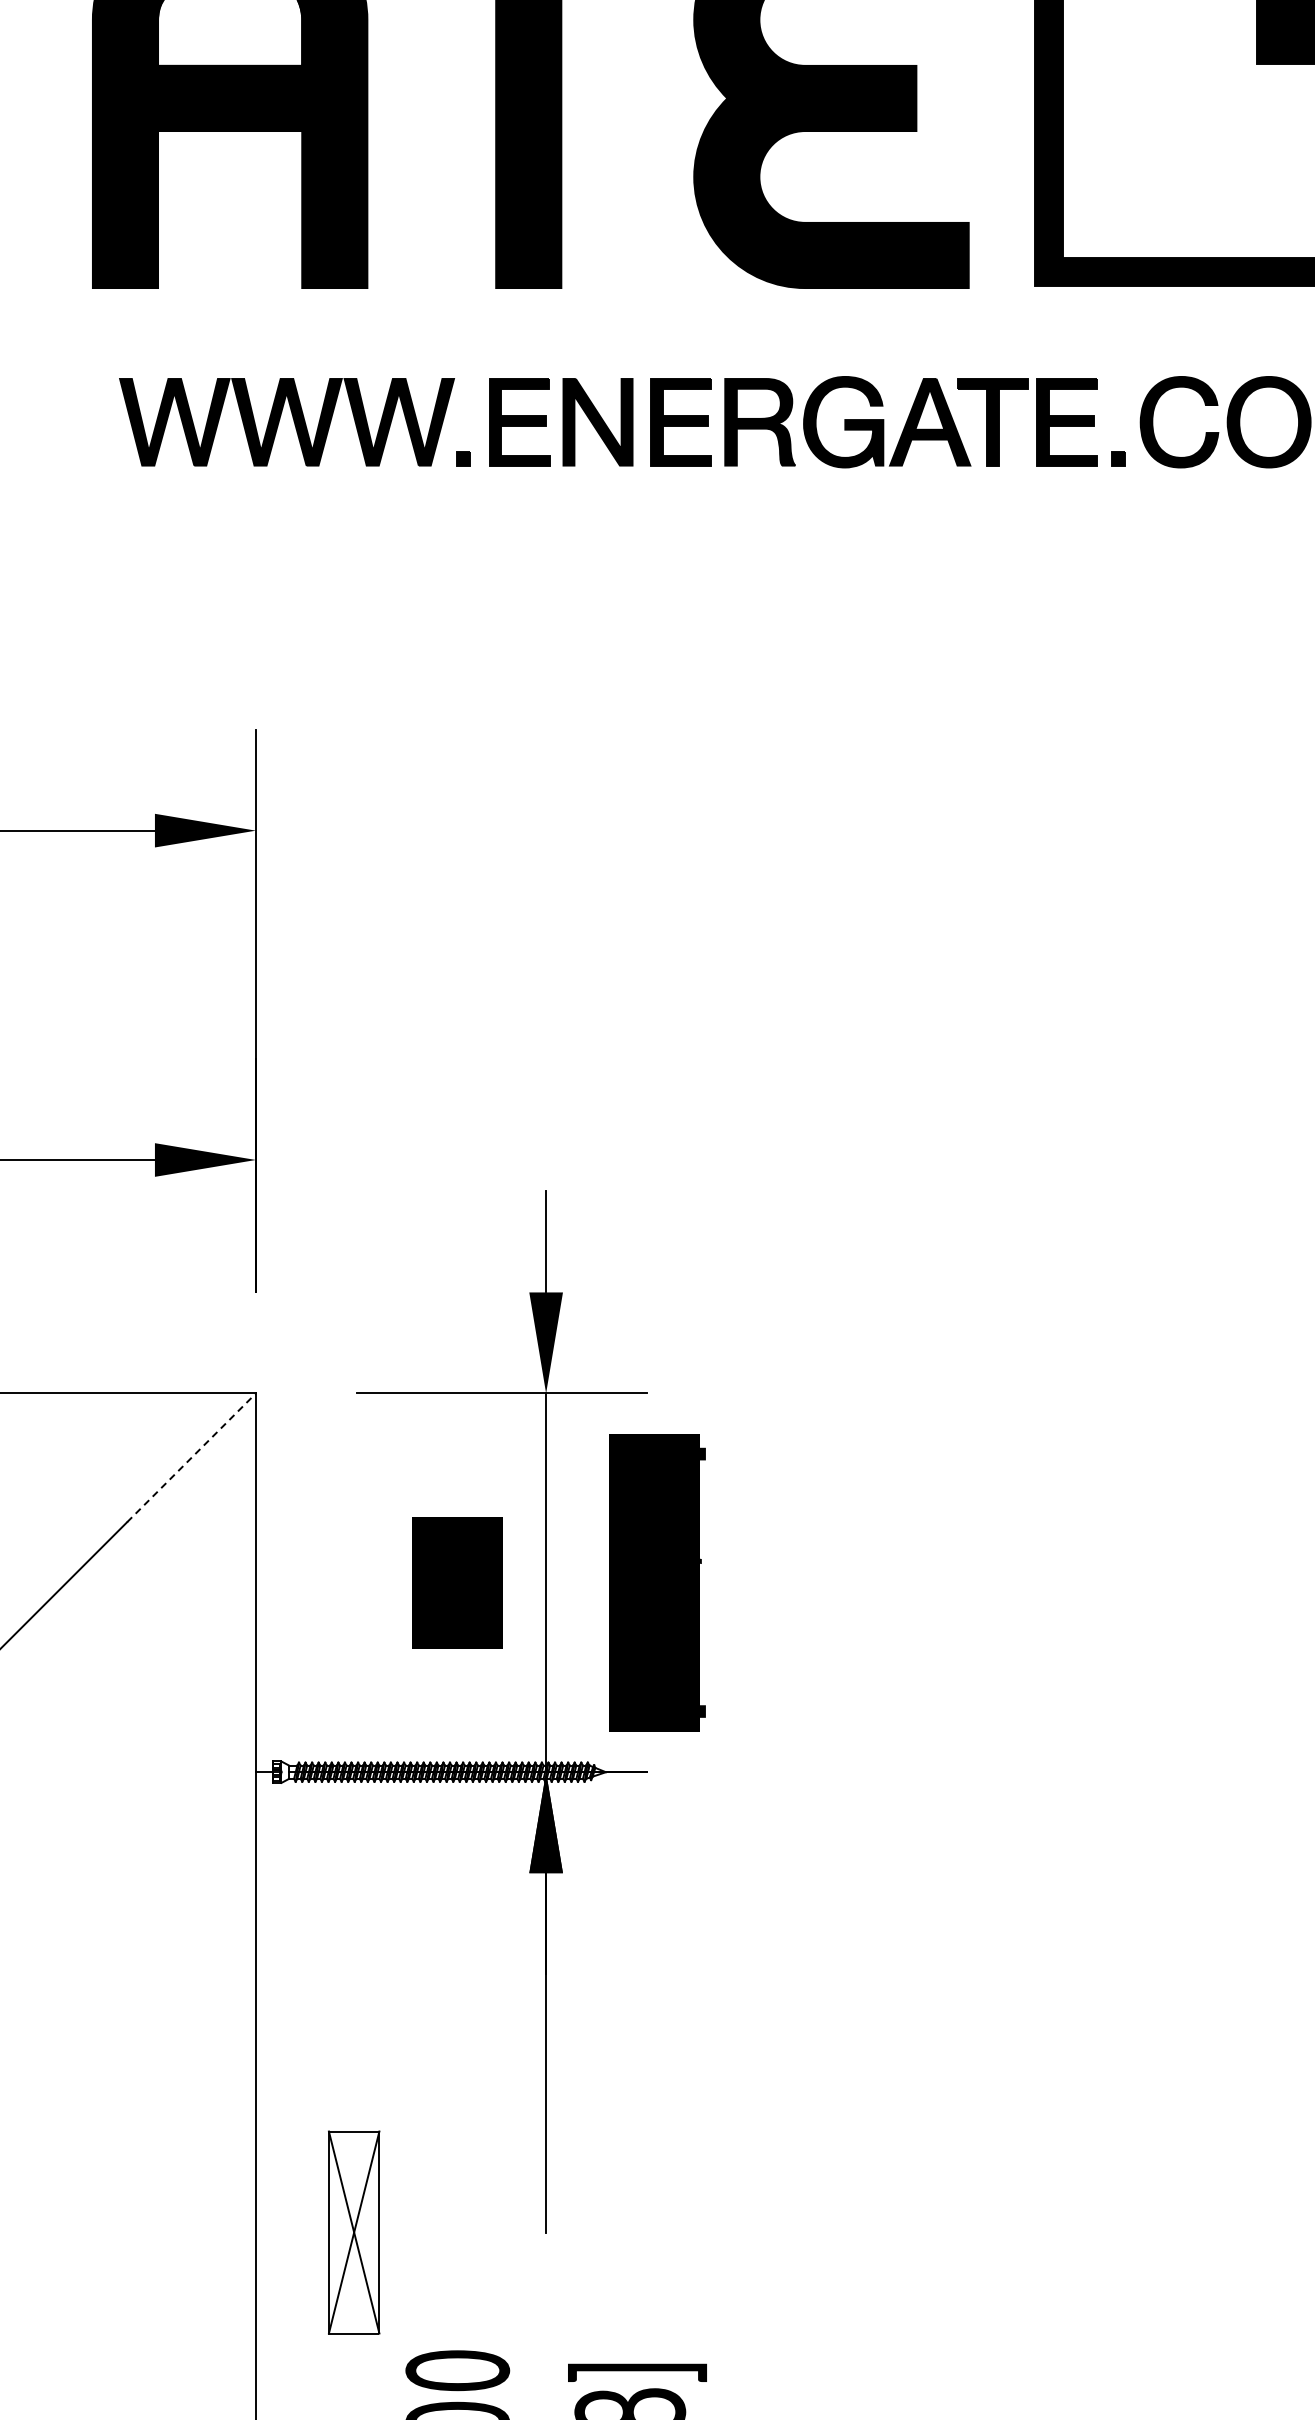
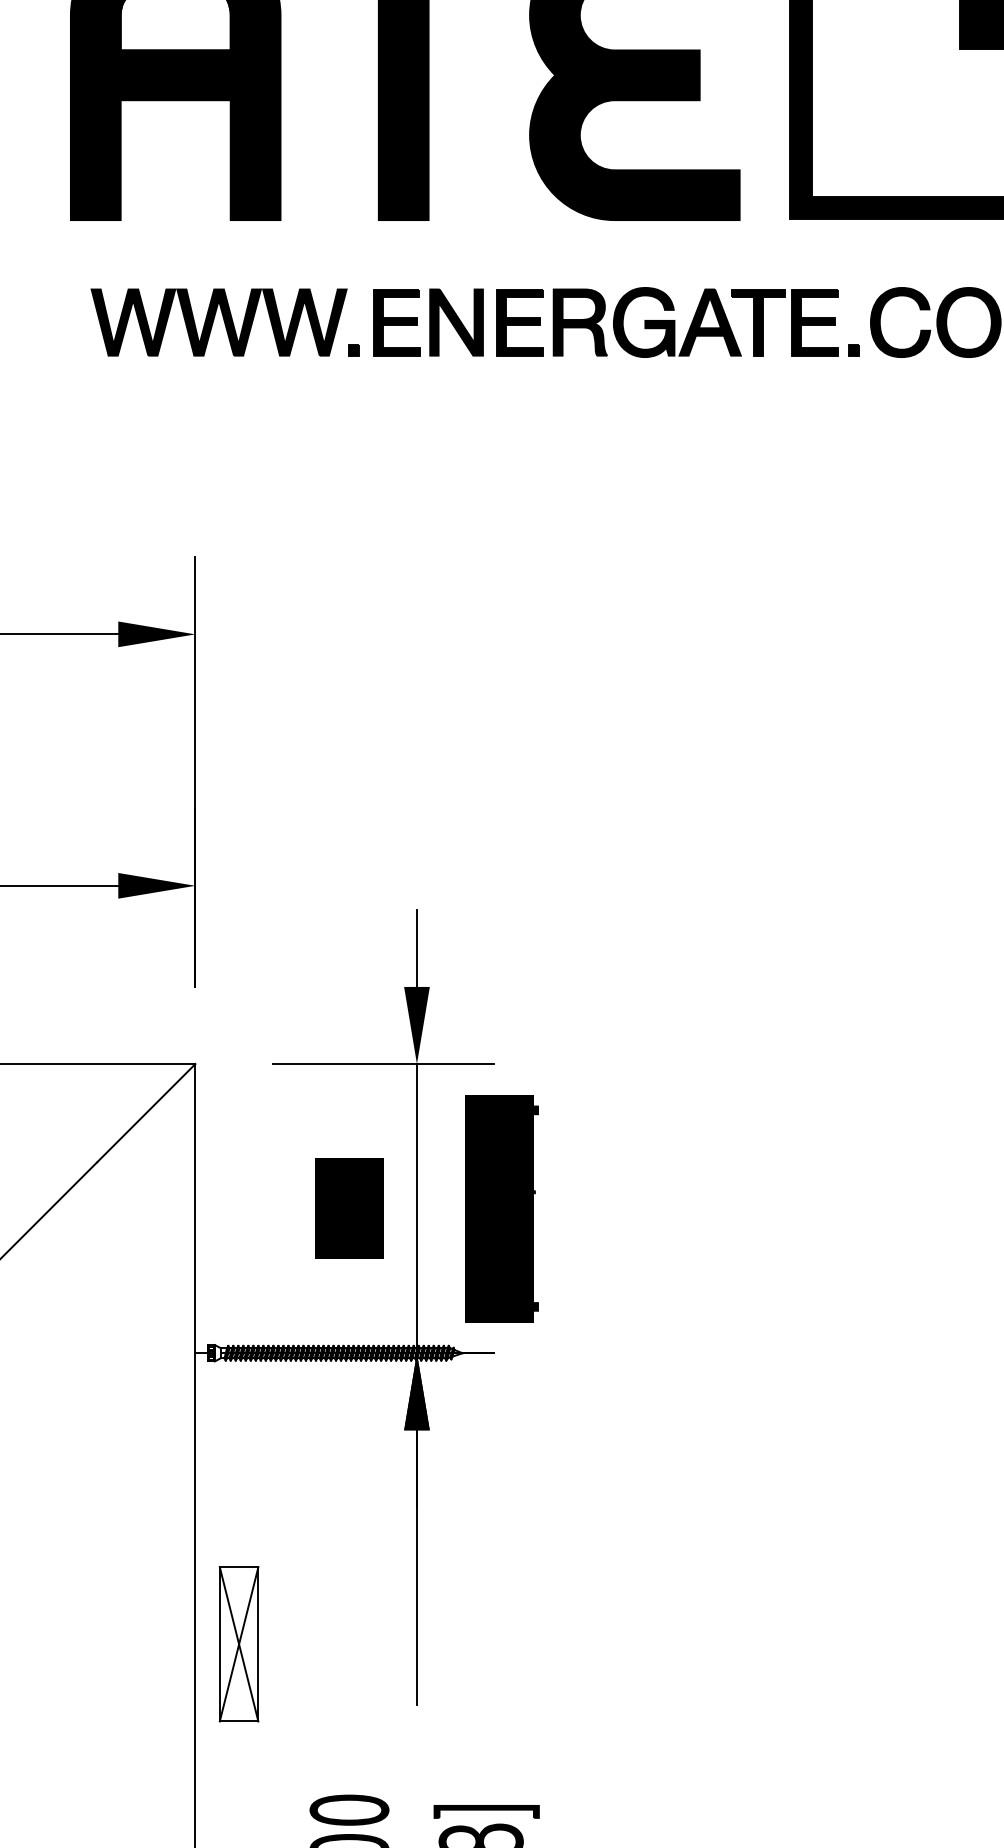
line: (191, 1457) -> (146, 1112), dashed -> solid
part: (354, 2232) -> (239, 1644), moved

